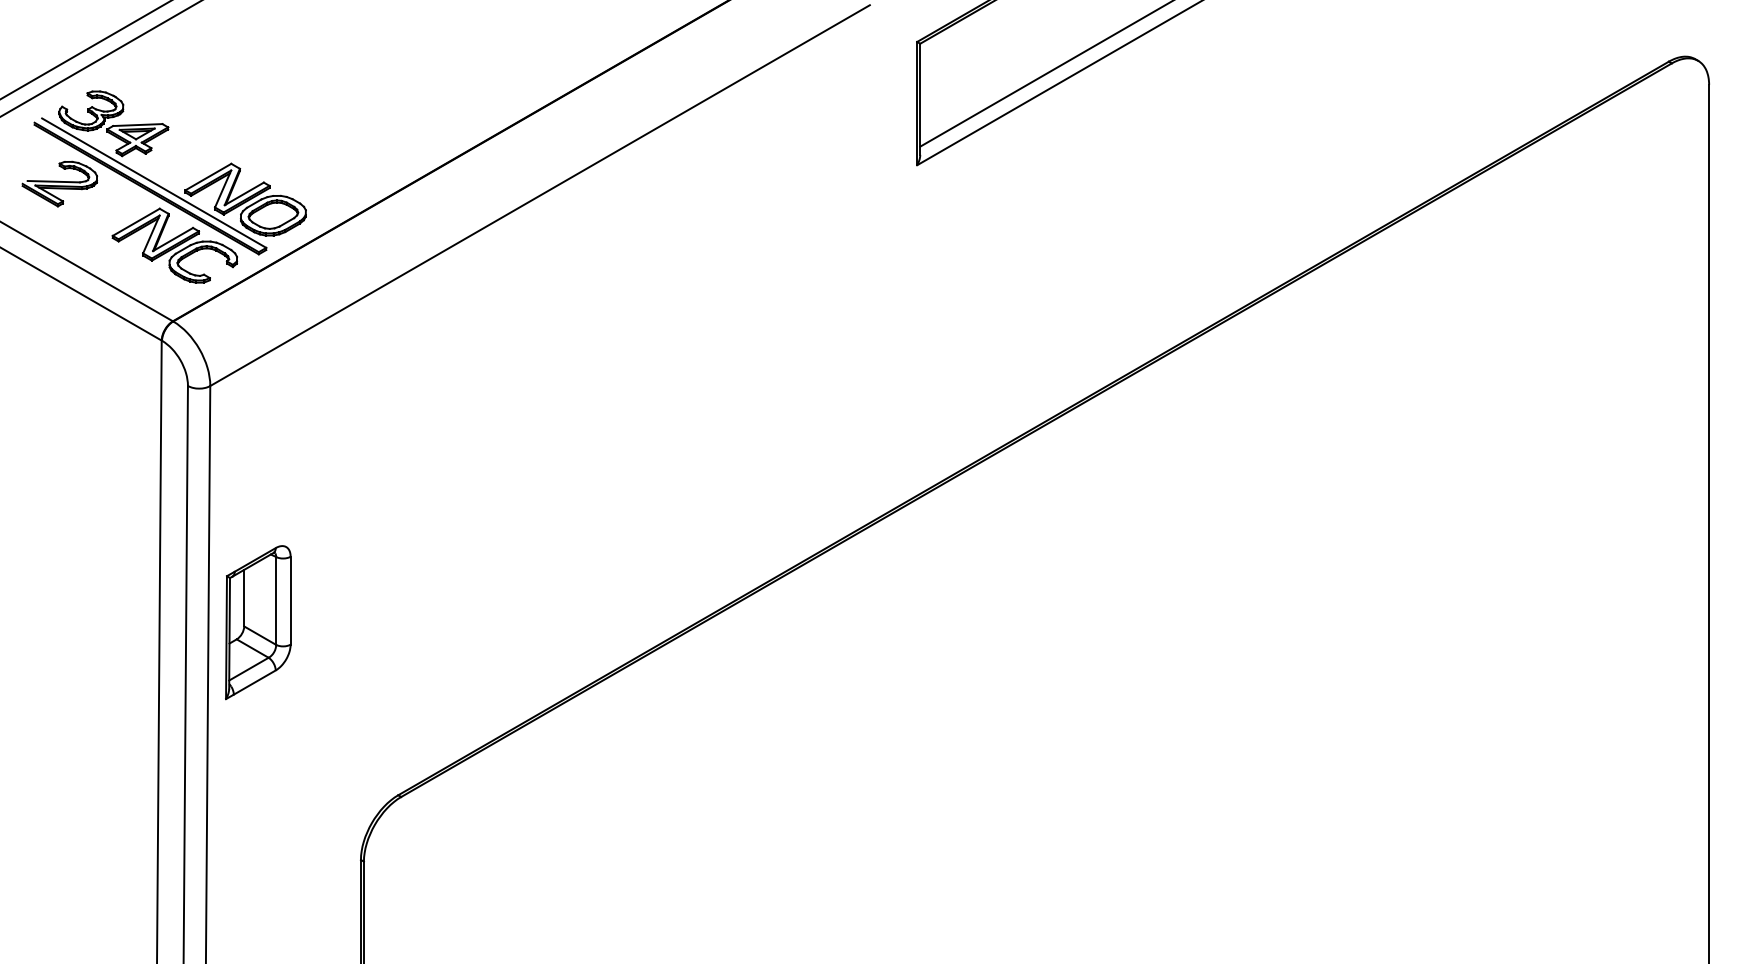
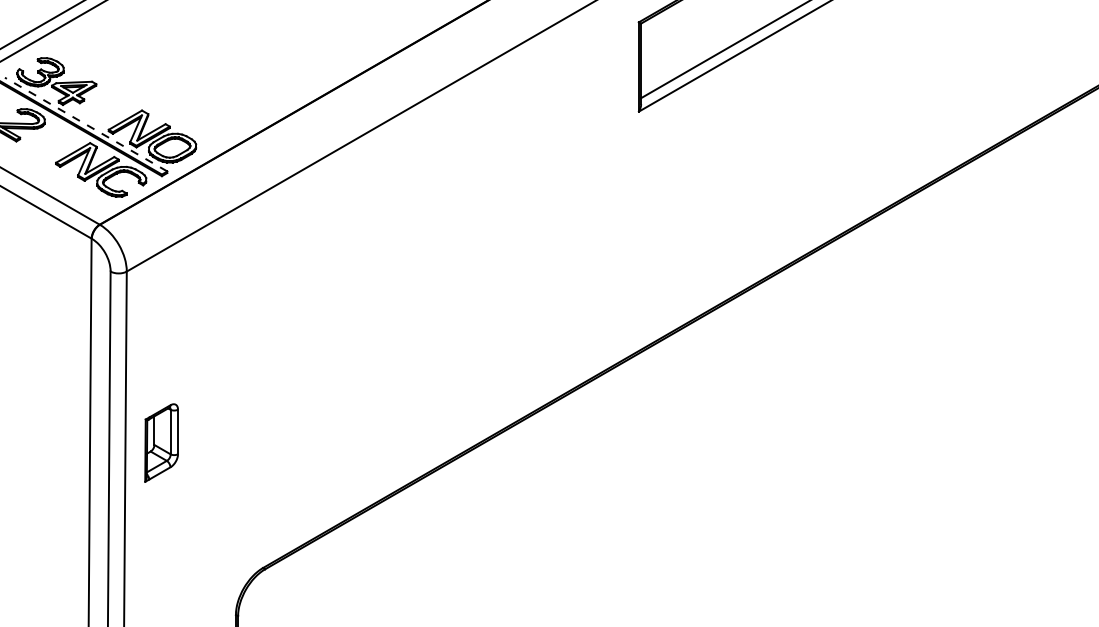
line: (153, 182) -> (85, 124), solid -> dashed
part: (258, 622) -> (161, 442), size x0.7

